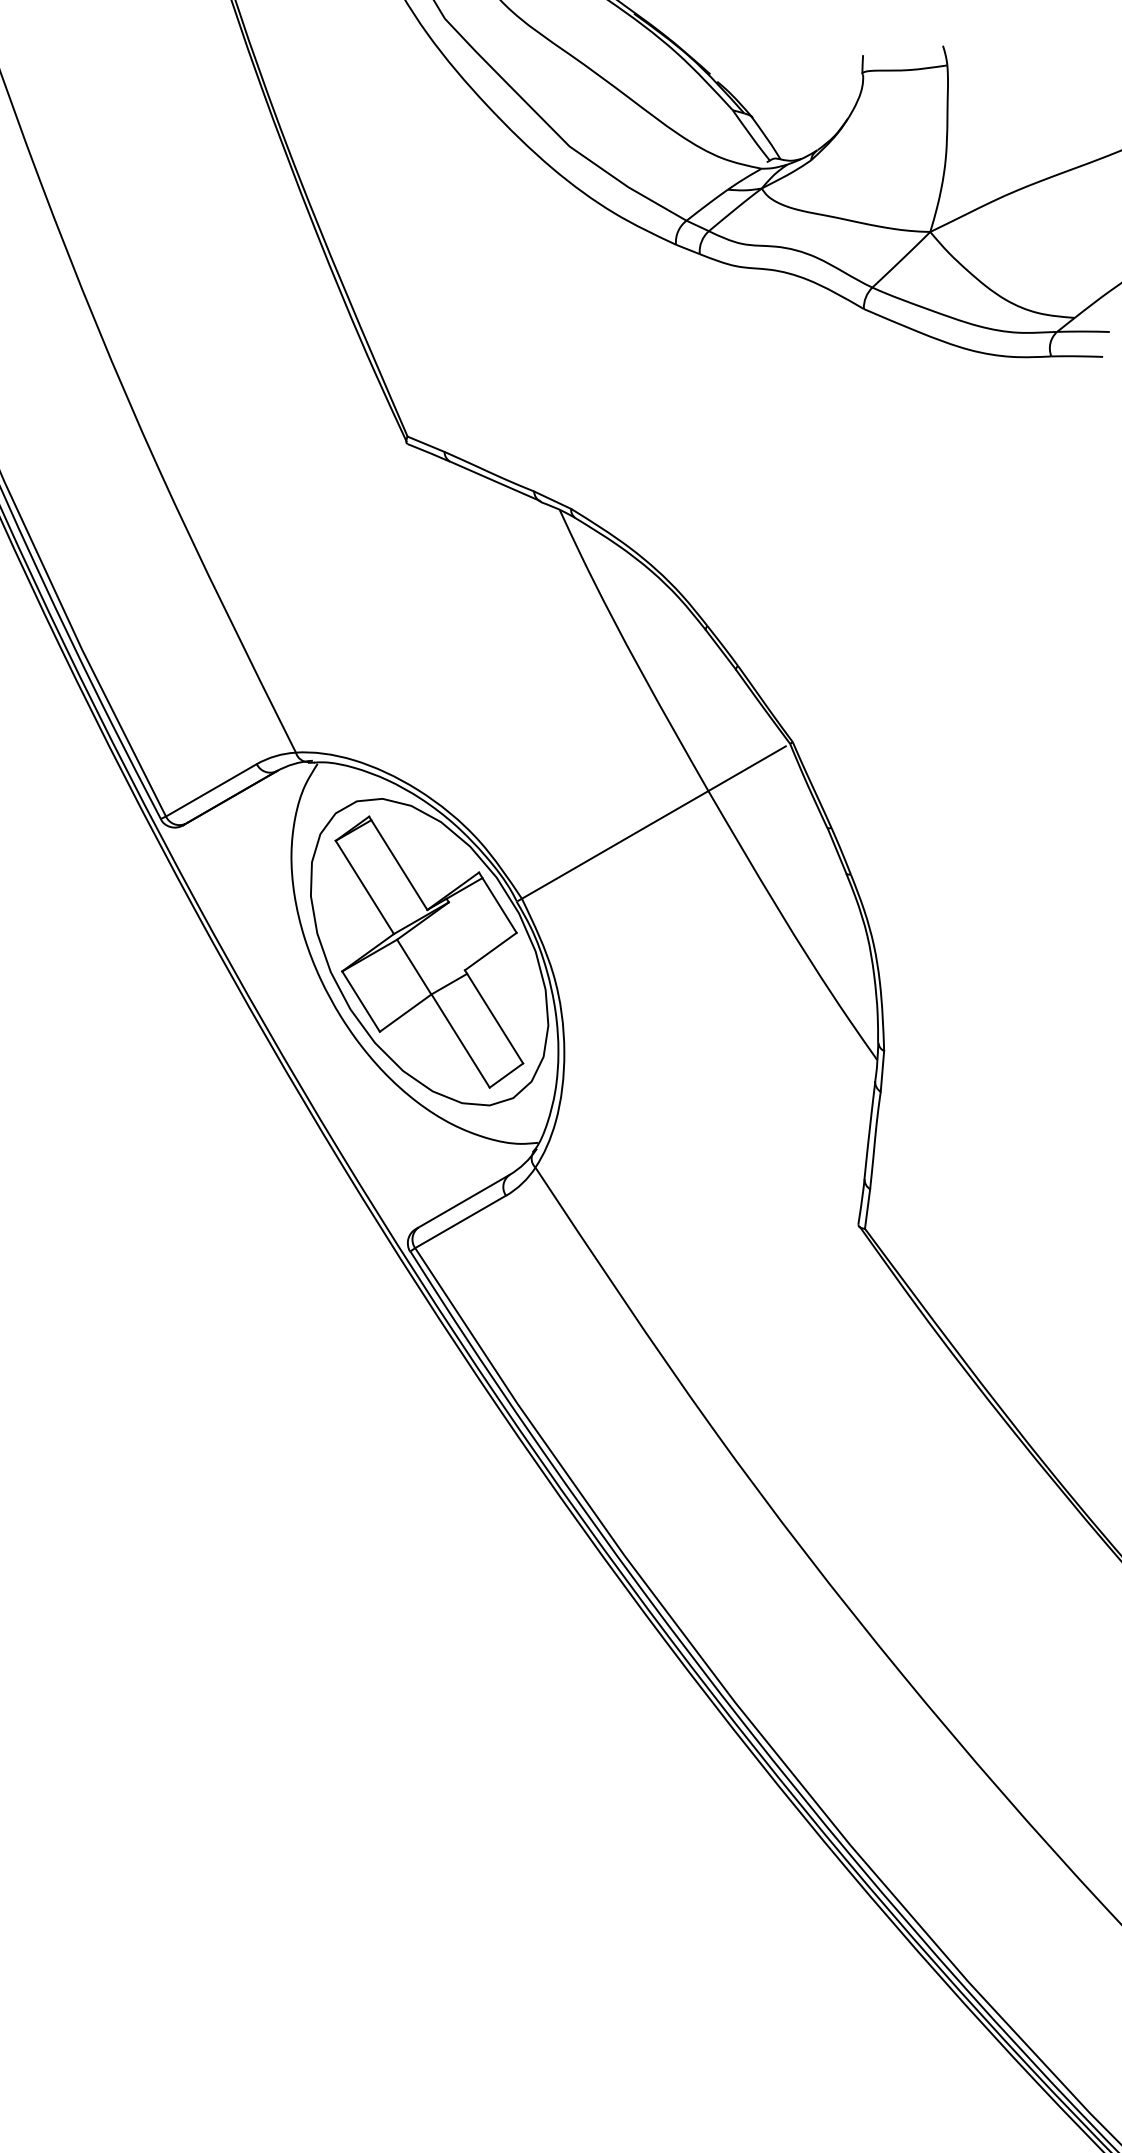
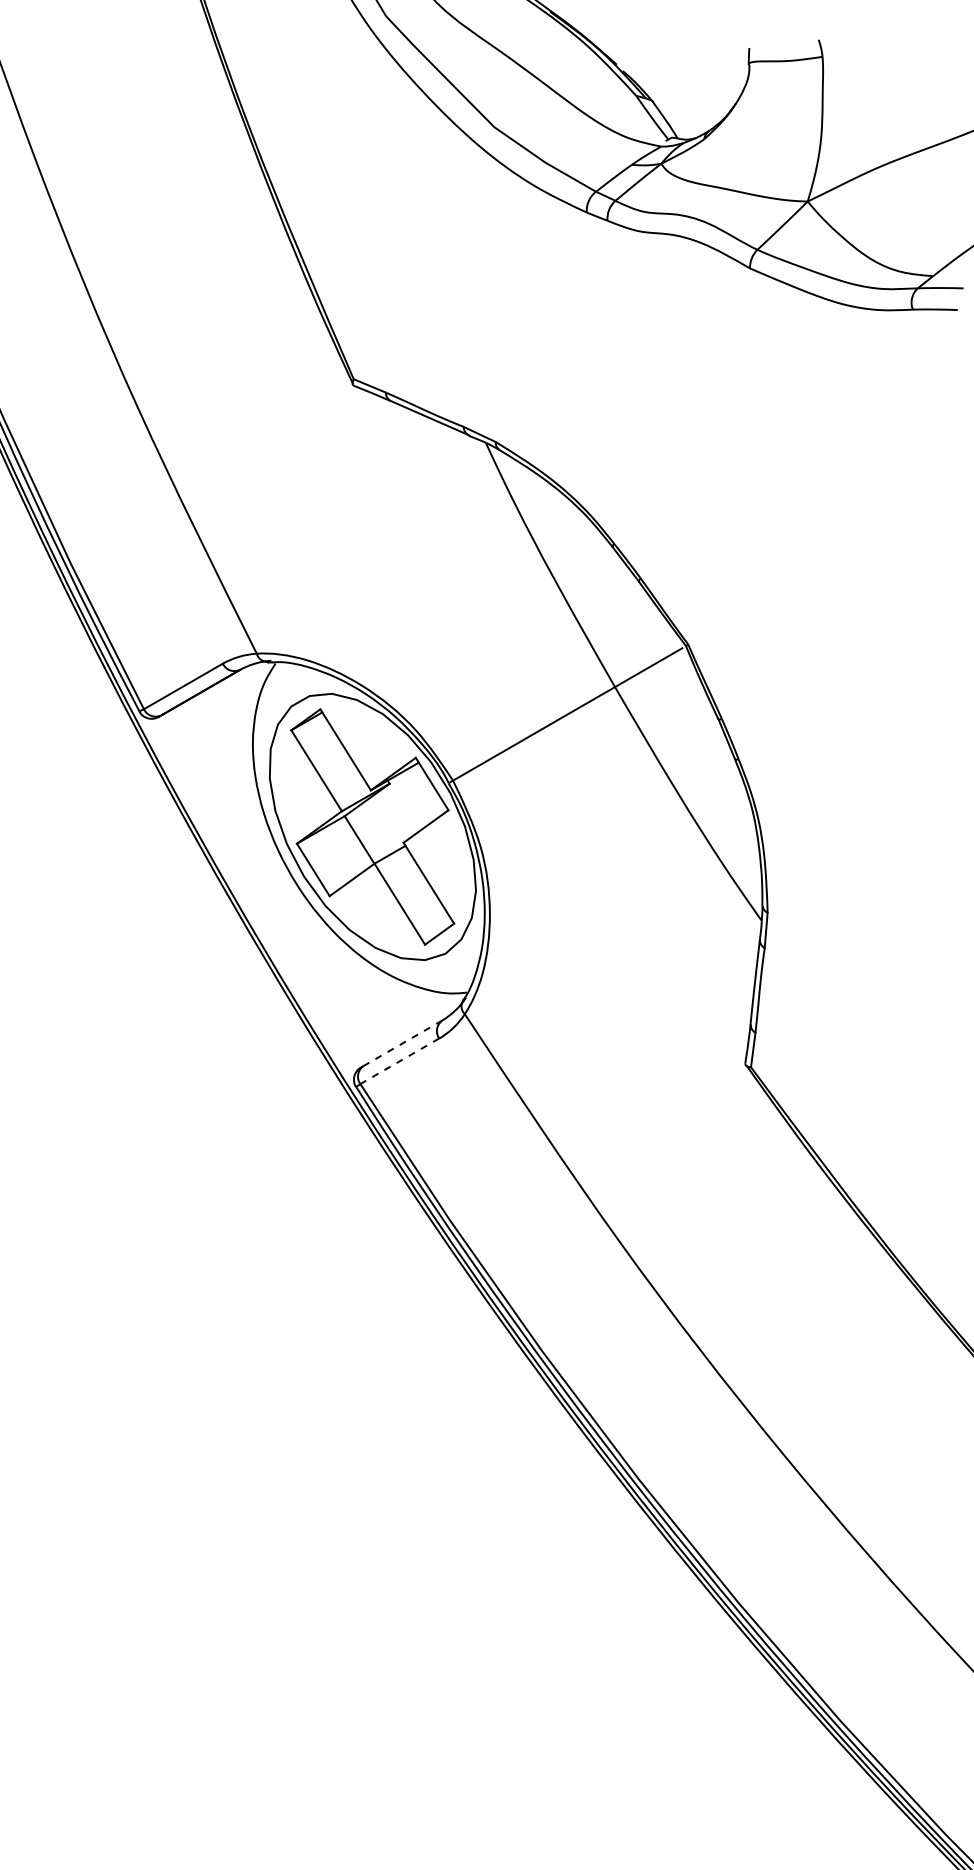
line: (464, 1201) -> (403, 1043), solid -> dashed
line: (460, 1222) -> (399, 1061), solid -> dashed

